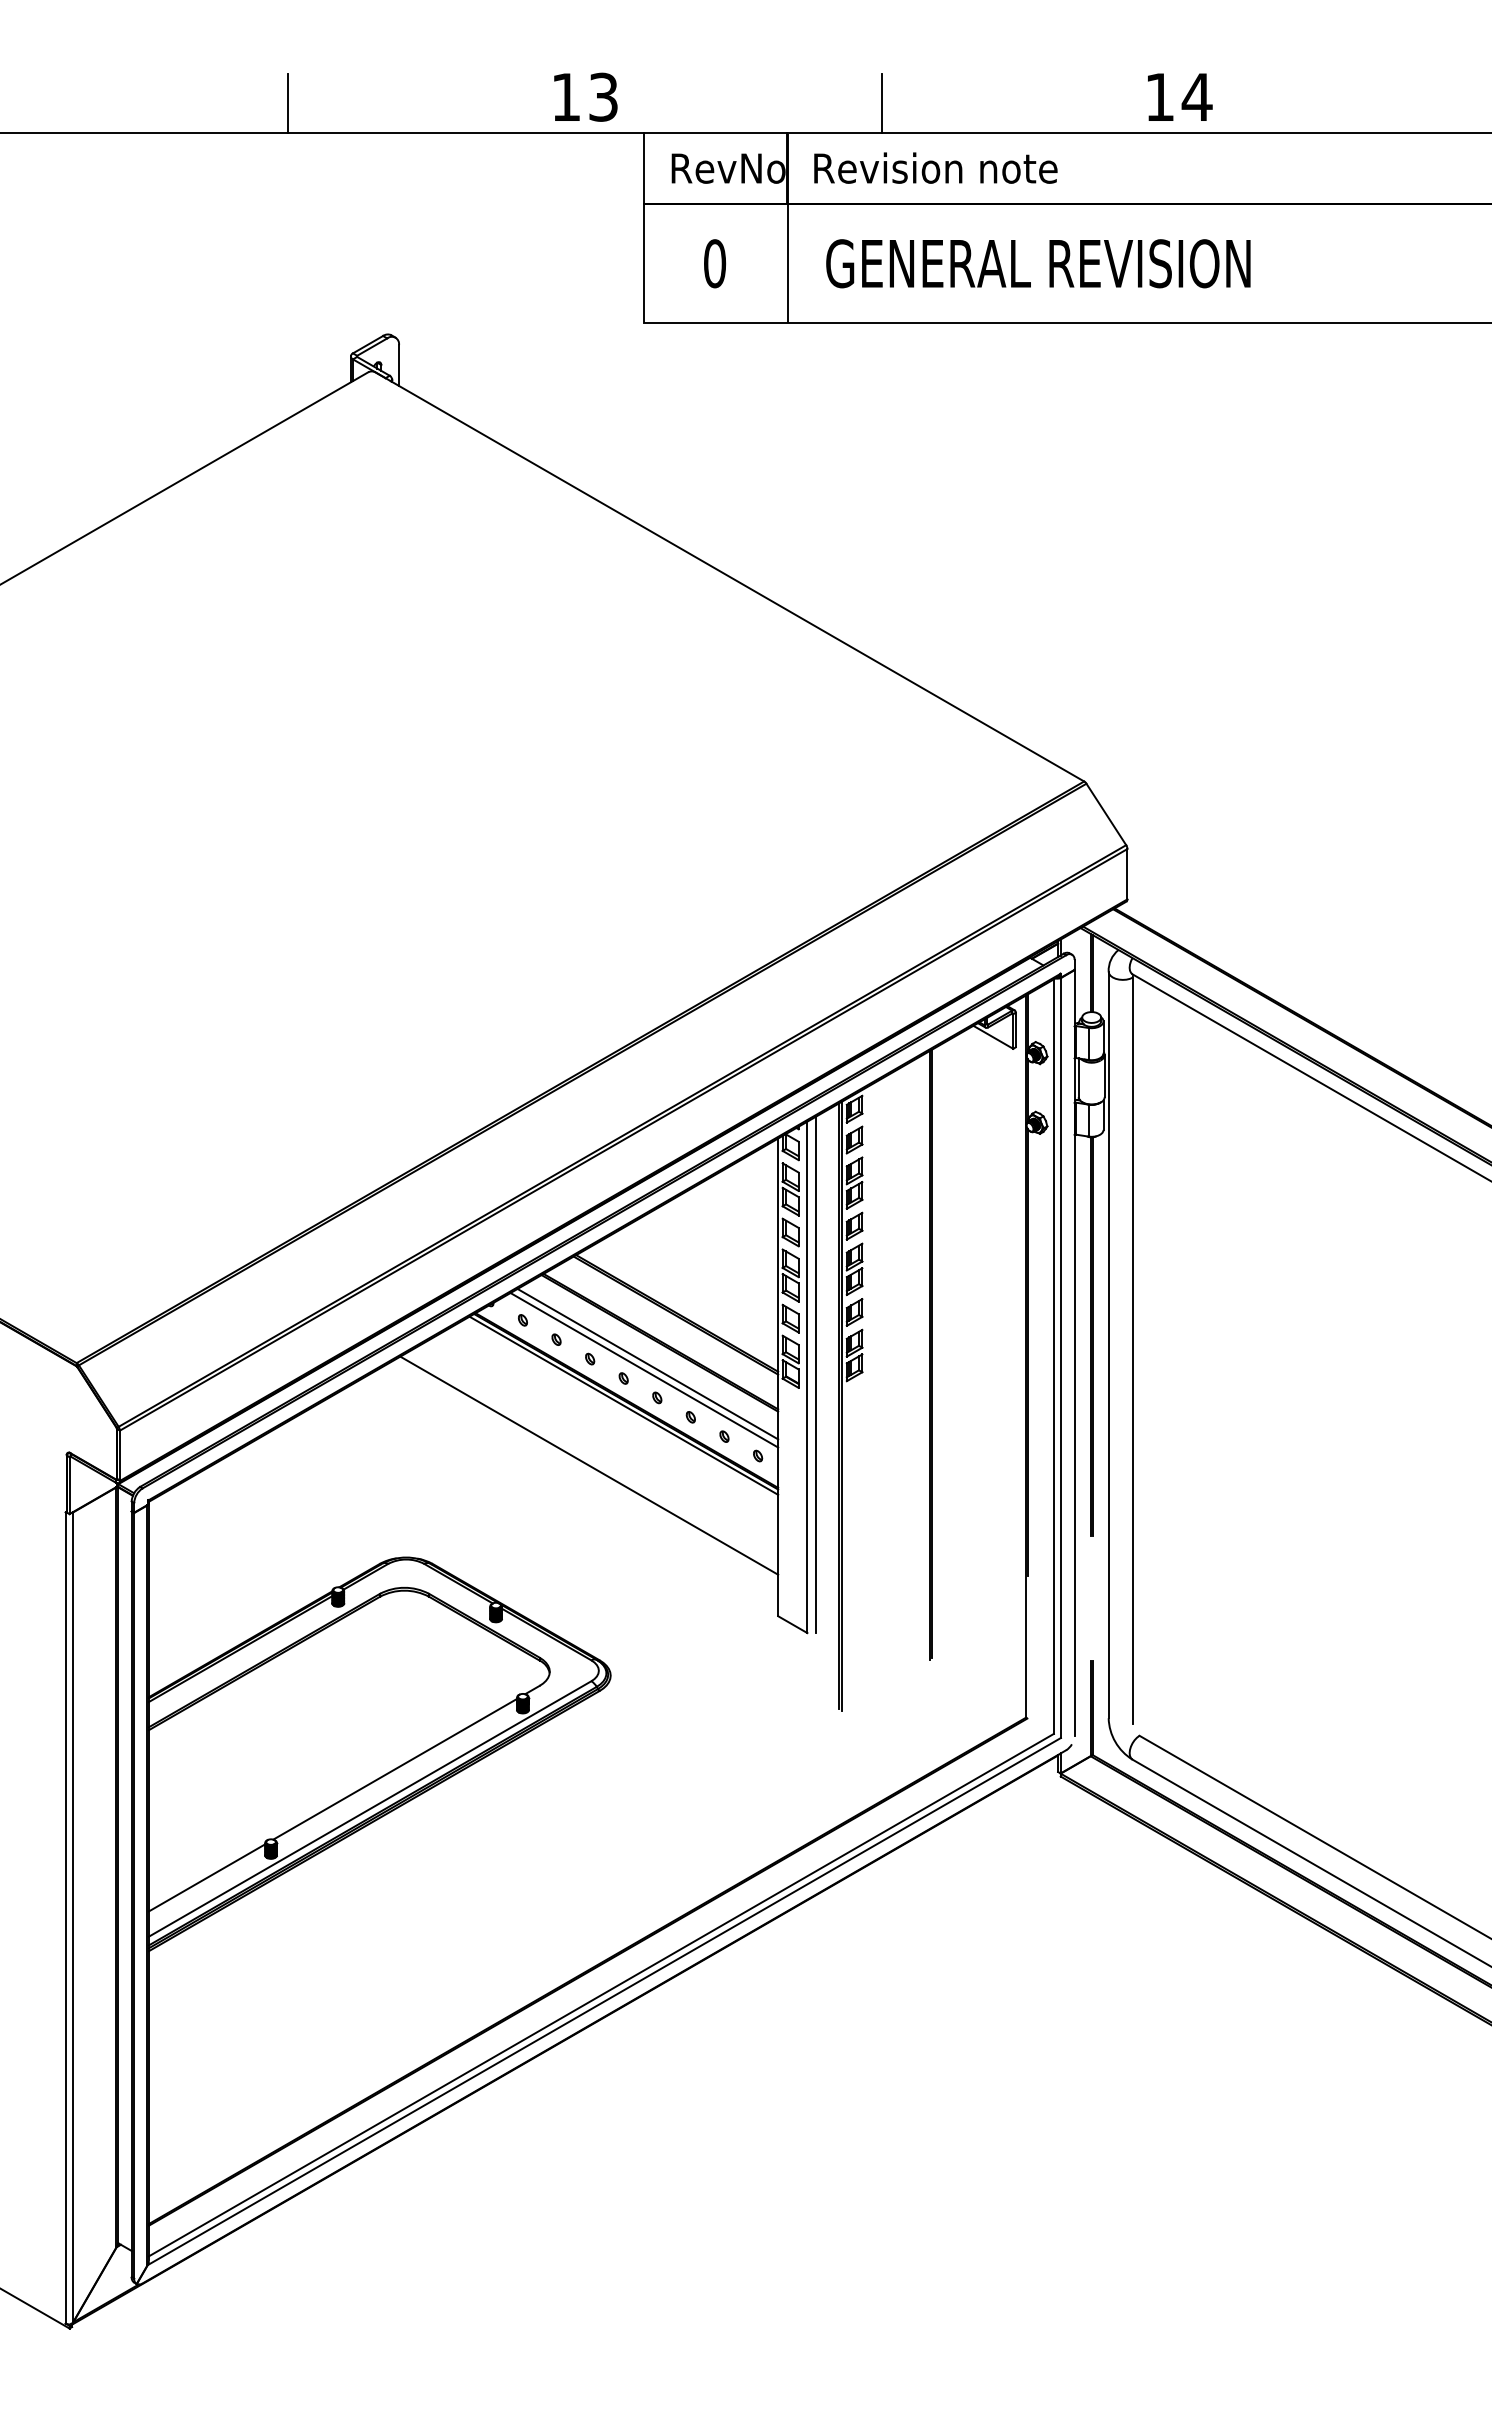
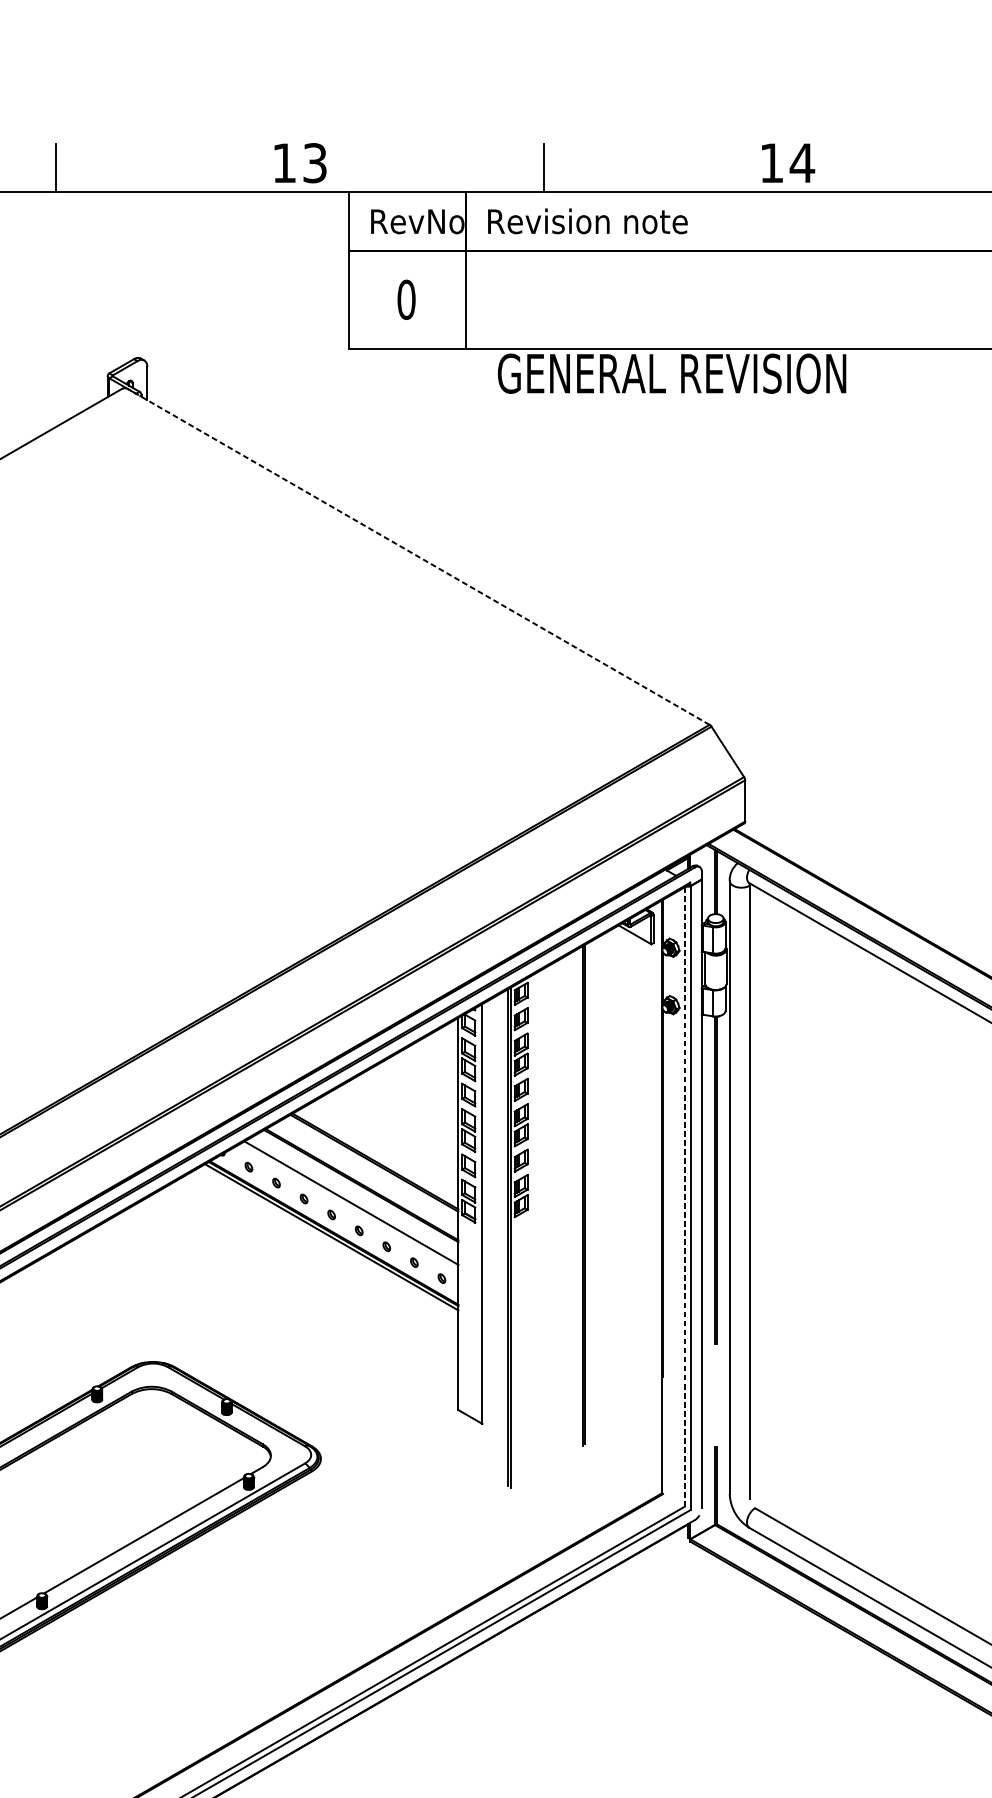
text: (1038, 263) -> (672, 373), moved
line: (729, 576) -> (418, 556), solid -> dashed
line: (1054, 1356) -> (685, 1196), solid -> dashed
line: (644, 1370) -> (348, 1208), removed
line: (816, 1374) -> (489, 1211), removed
line: (589, 1465) -> (303, 1286), removed

